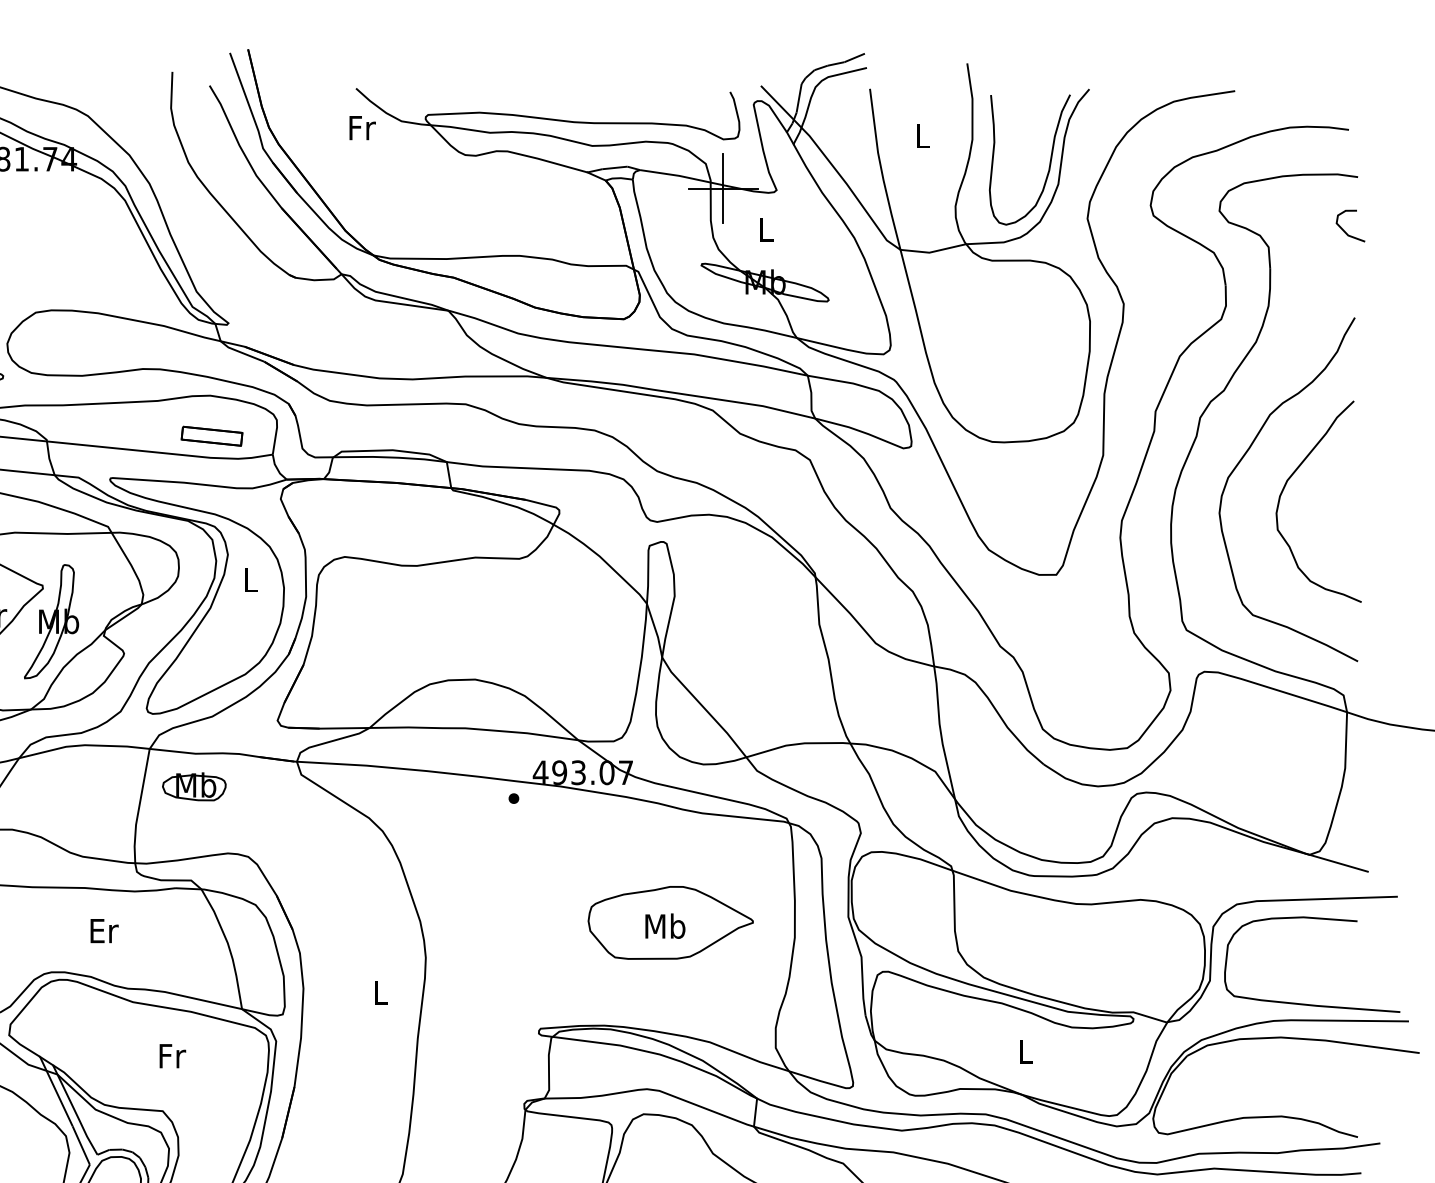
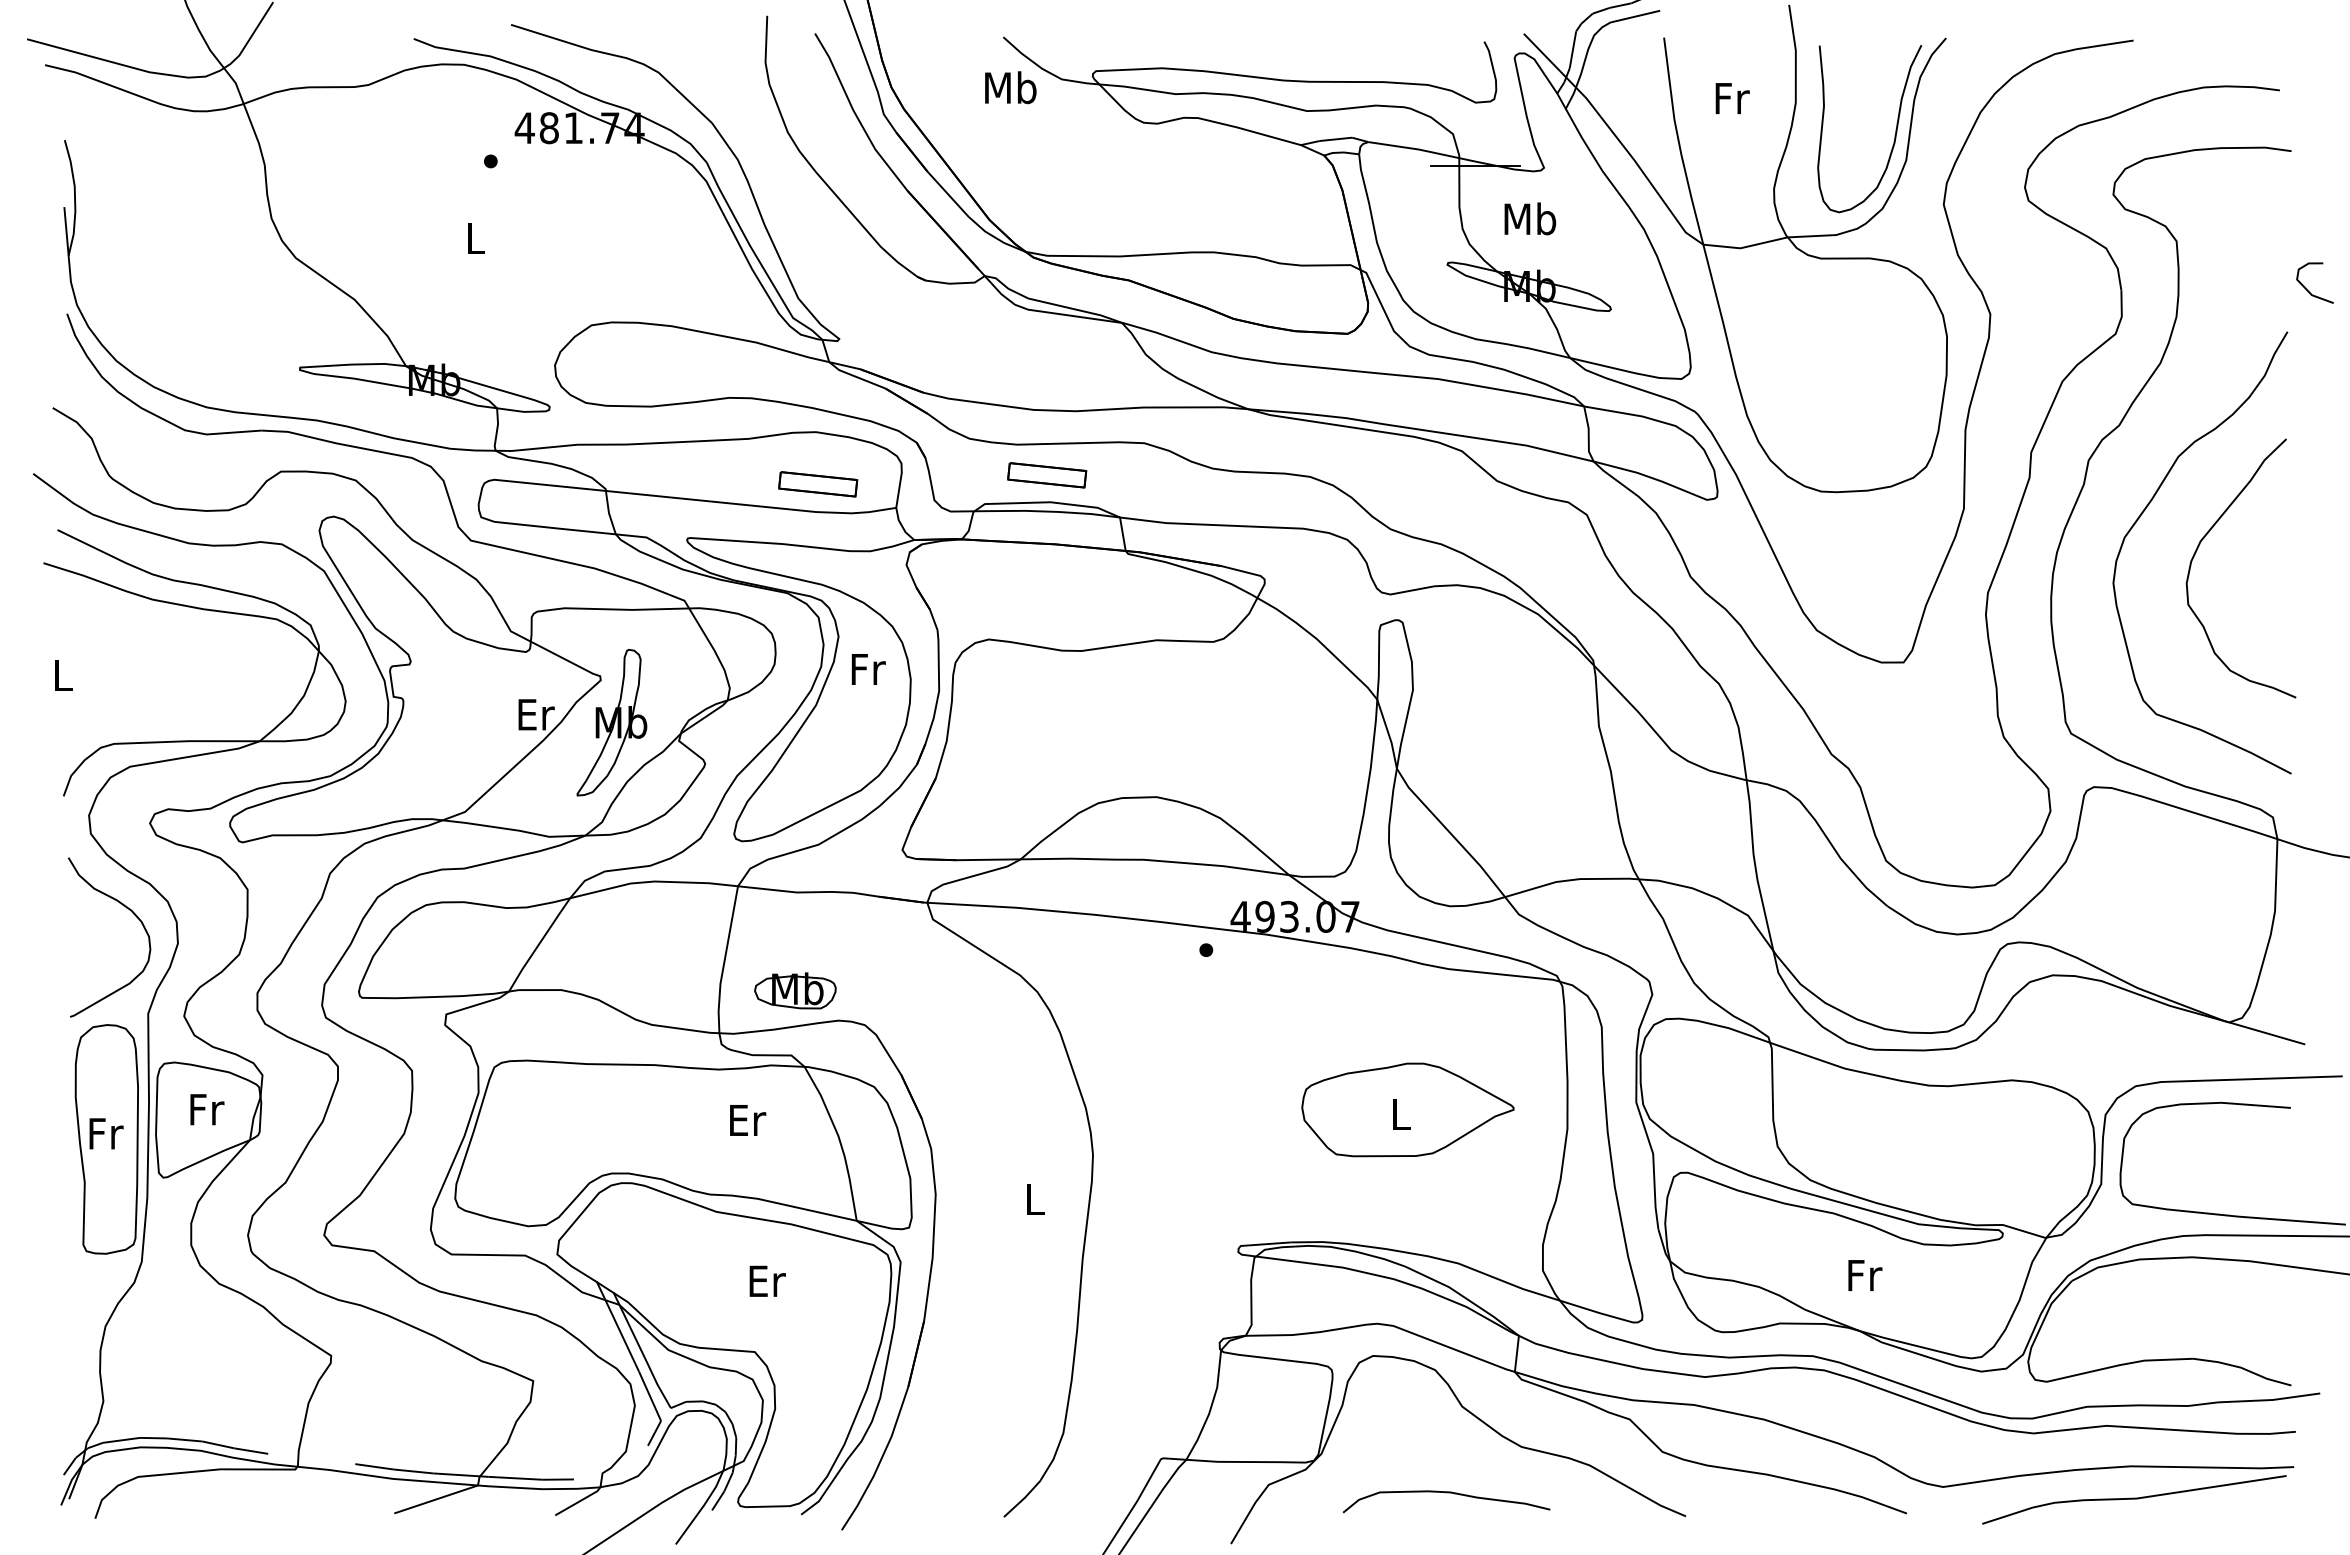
text: (361, 127) -> (1010, 87), Fr -> Mb
text: (923, 136) -> (1732, 98), L -> Fr
line: (723, 188) -> (1475, 165), removed
curve: (1343, 228) -> (2305, 286), moved
text: (766, 229) -> (1530, 218), L -> Mb
part: (390, 429) -> (1047, 475), added
text: (251, 580) -> (868, 669), L -> Fr
part: (194, 786) -> (795, 990), moved
text: (664, 925) -> (1400, 1113), Mb -> L
text: (104, 931) -> (748, 1120), moved
text: (1026, 1051) -> (1865, 1275), L -> Fr
text: (172, 1055) -> (767, 1280), Fr -> Er

